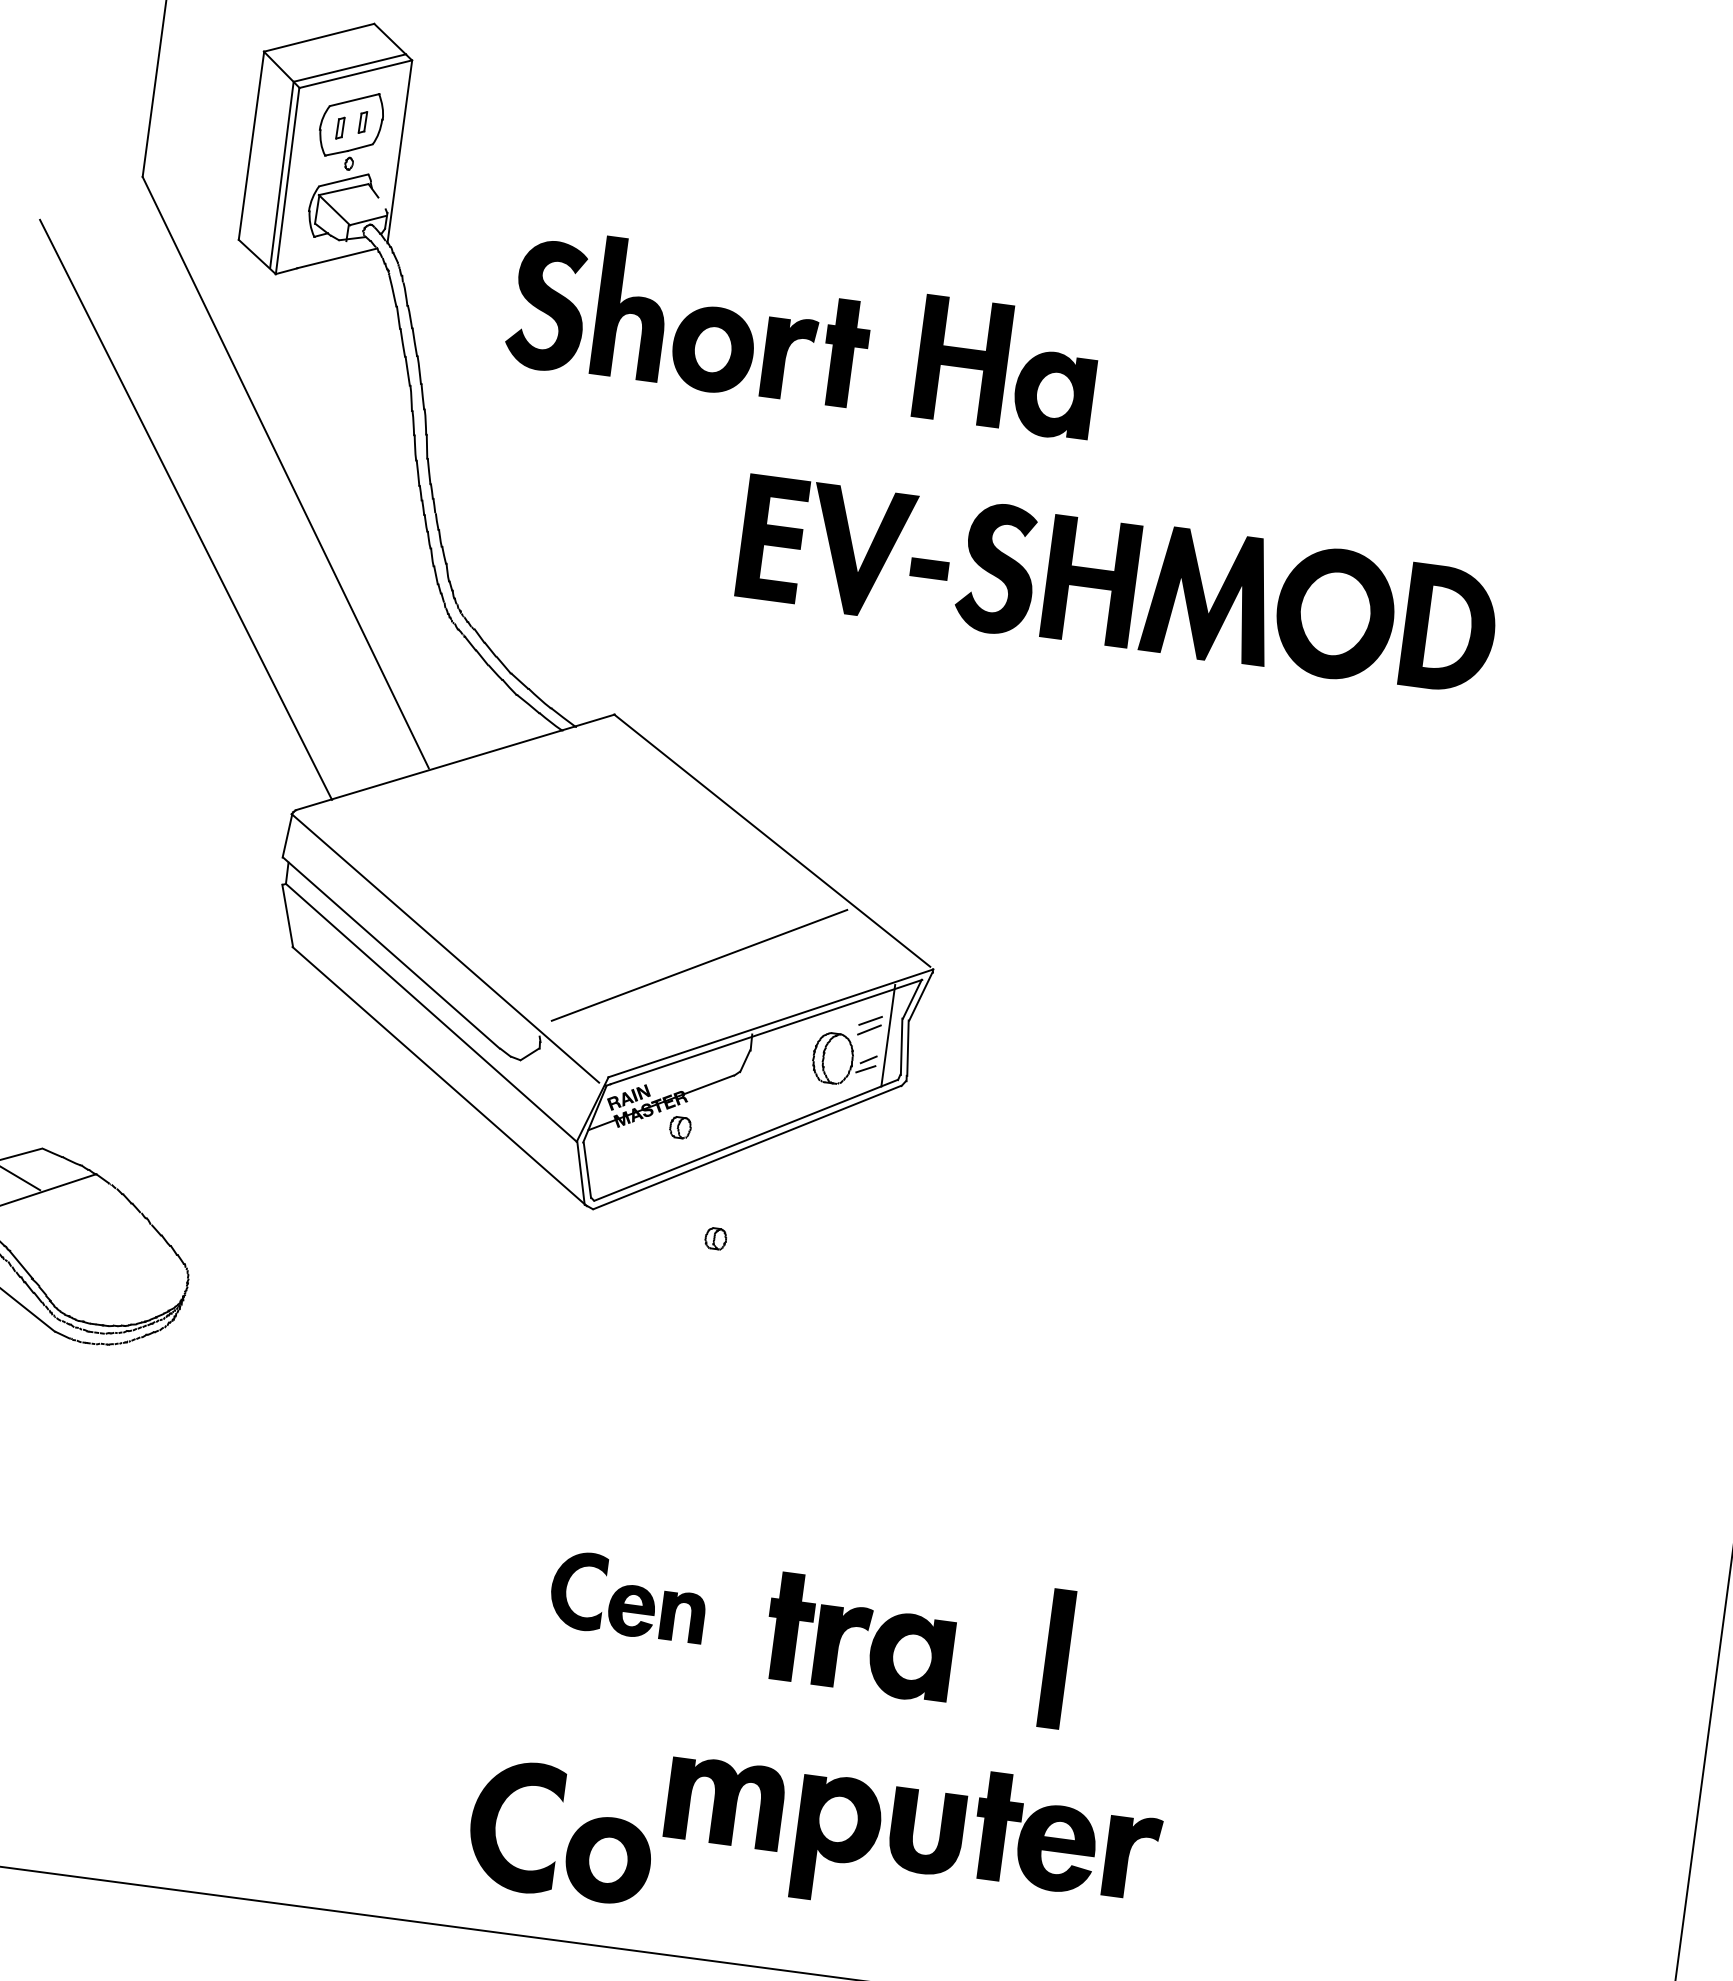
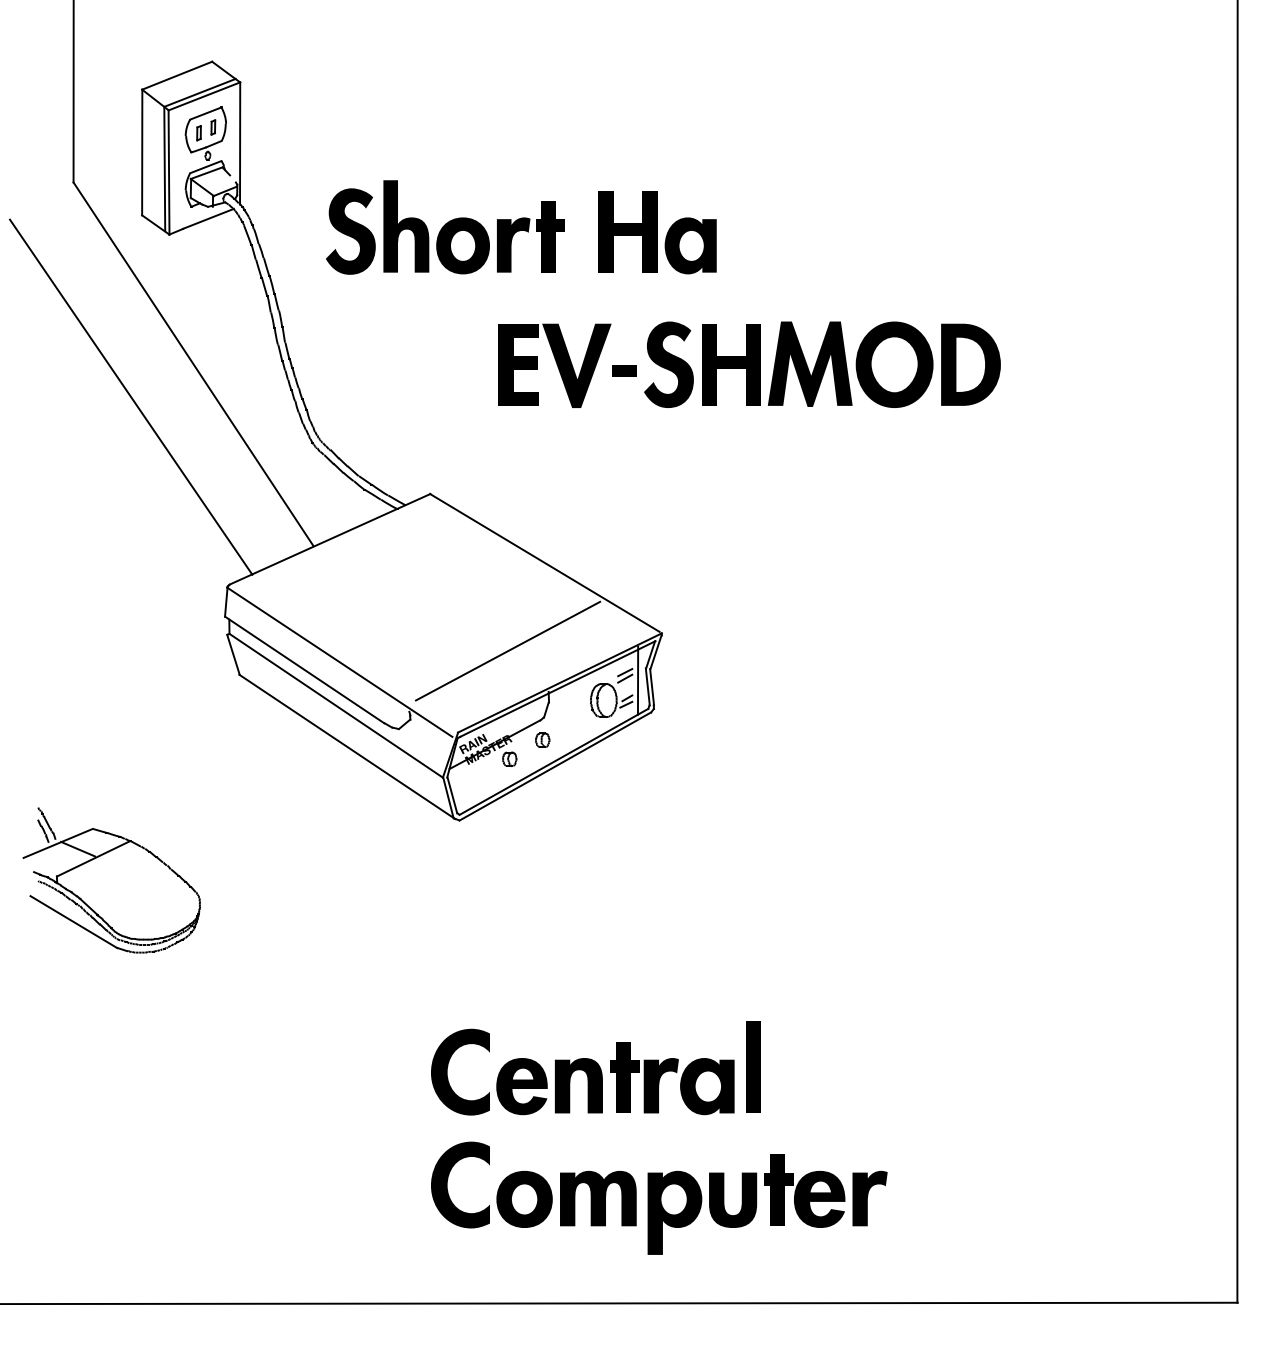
part: (715, 1237) -> (542, 739), moved
part: (628, 1596) -> (516, 1071), size x1.67
part: (1057, 1658) -> (753, 1066), moved
part: (571, 1837) -> (498, 1187), moved

